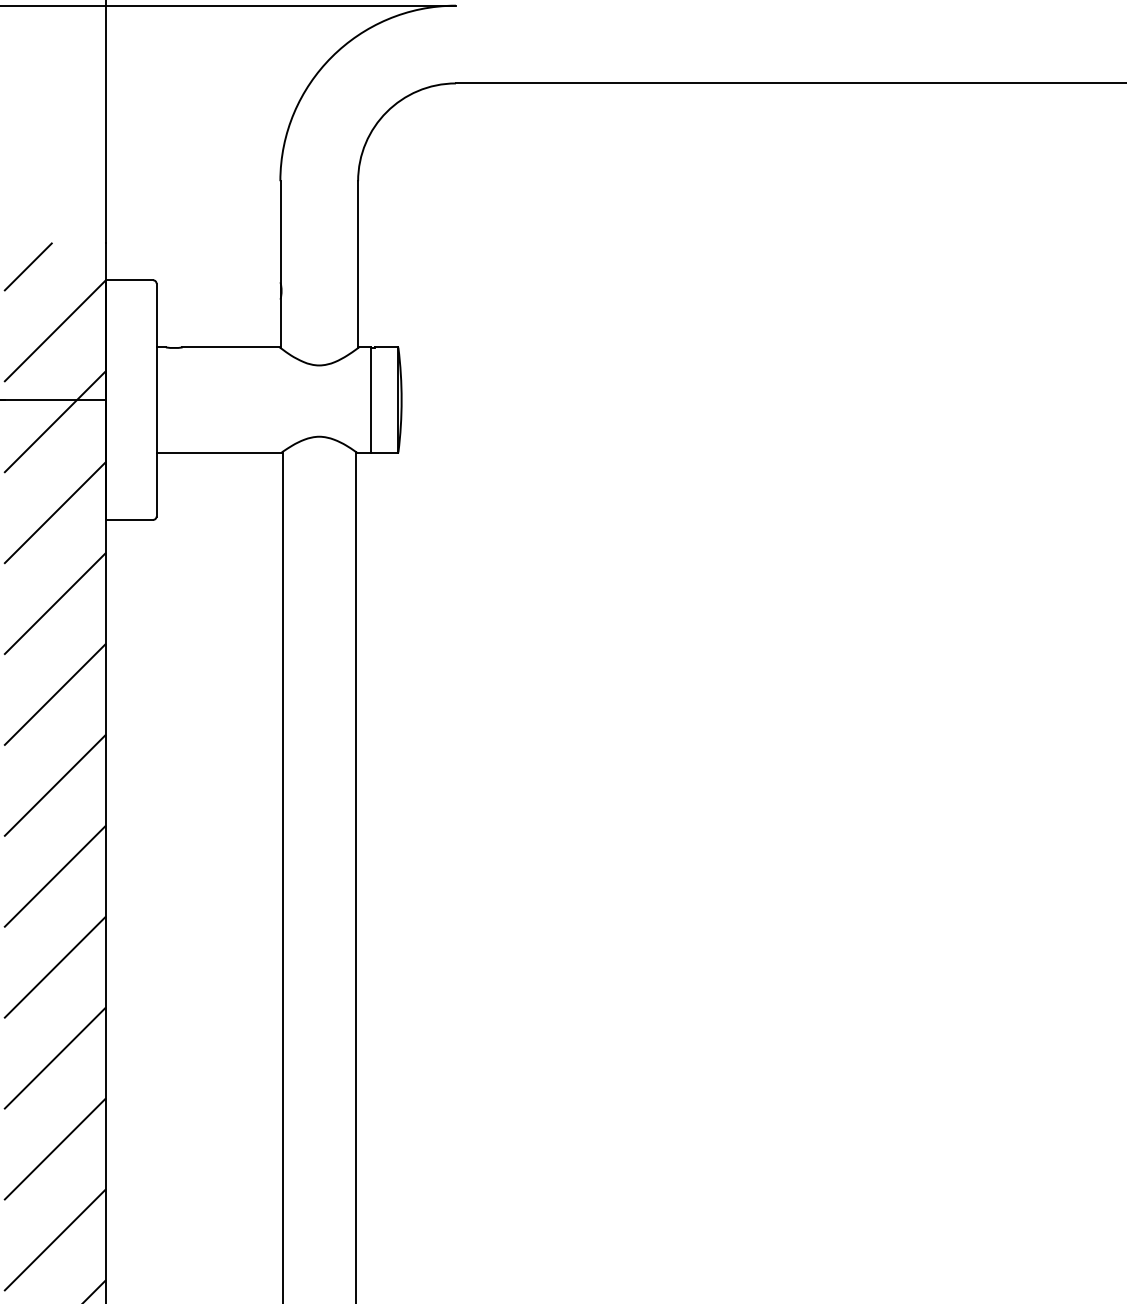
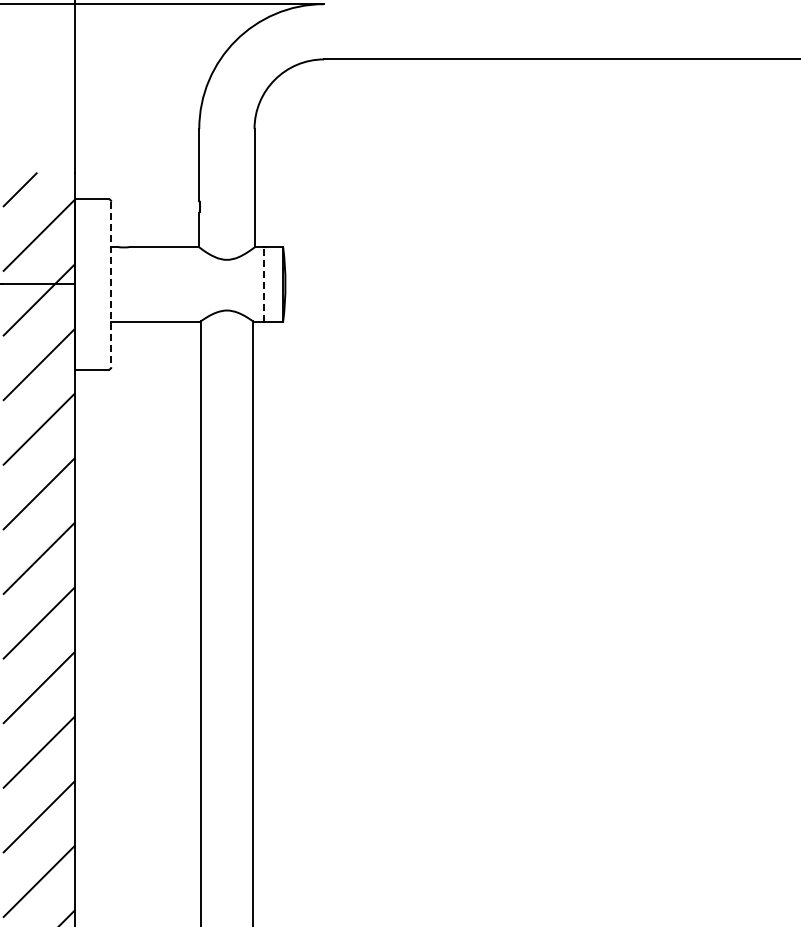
line: (156, 400) -> (111, 284), solid -> dashed
line: (370, 400) -> (263, 284), solid -> dashed

